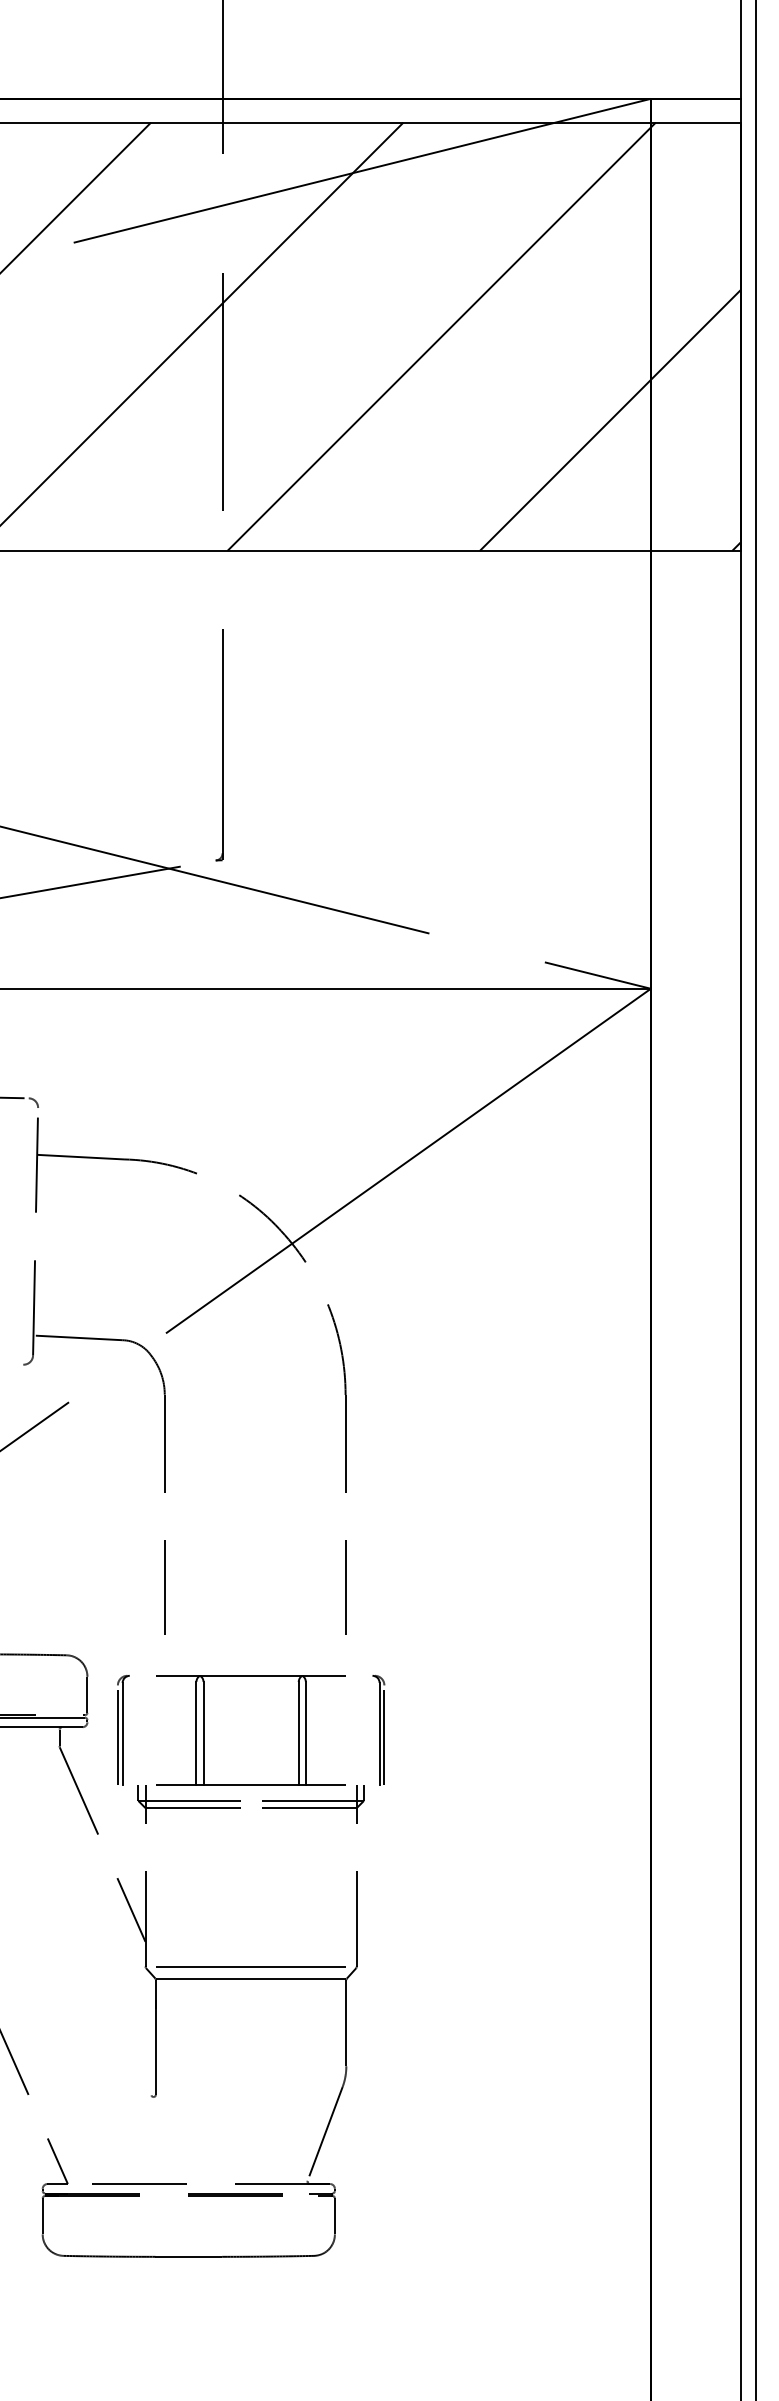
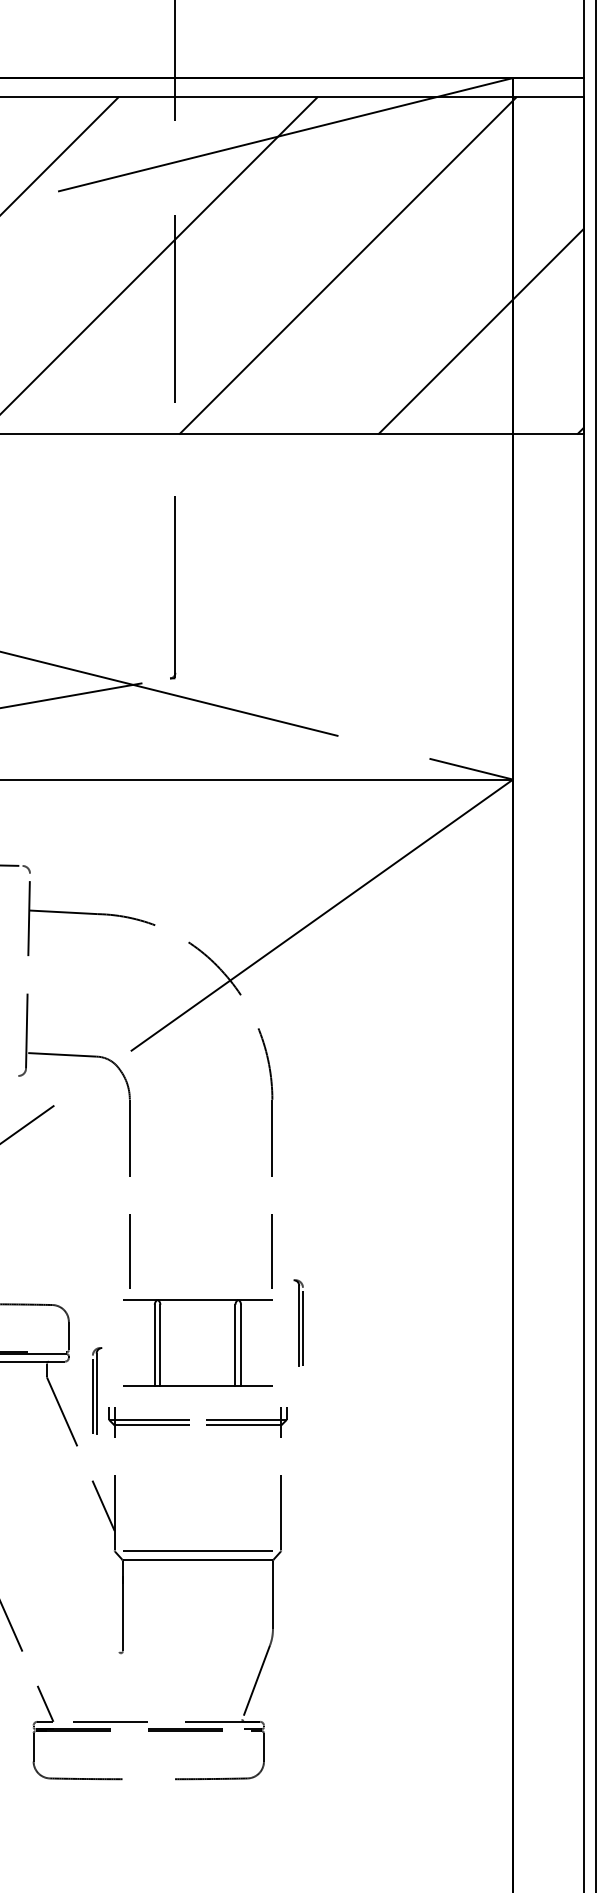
part: (123, 1730) -> (97, 1391), moved
part: (250, 1730) -> (197, 1343), moved
part: (378, 1730) -> (298, 1323), moved
line: (188, 2256) -> (148, 1778), removed

